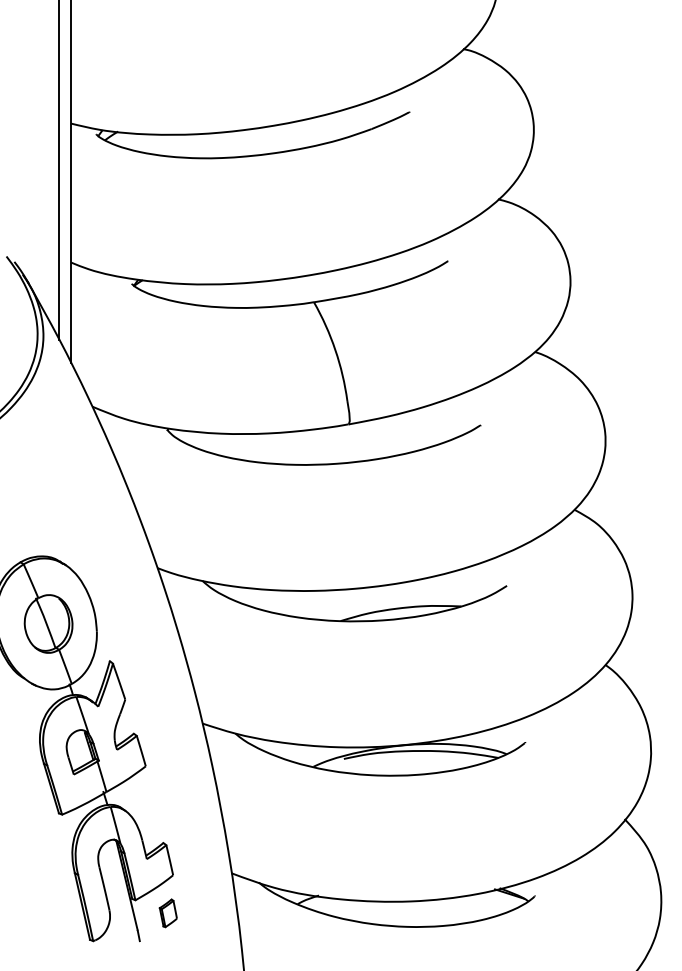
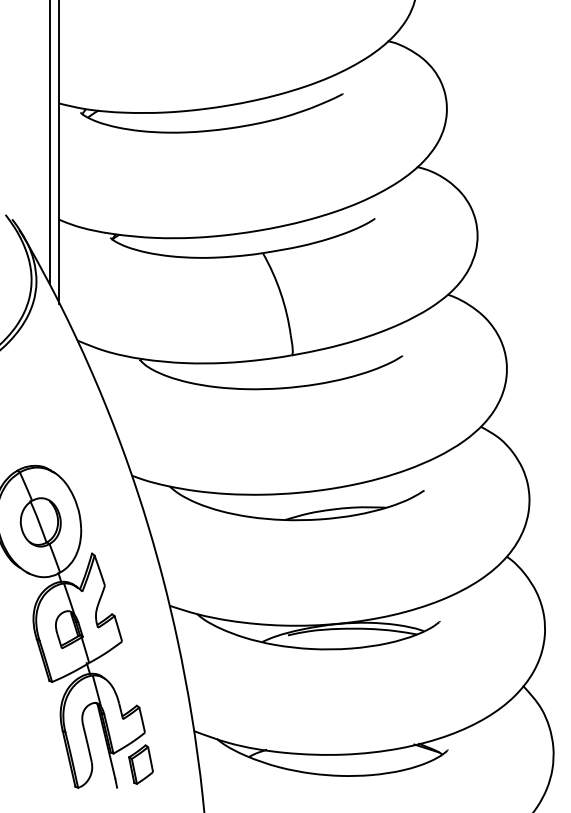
part: (167, 913) -> (140, 764), size x1.67

